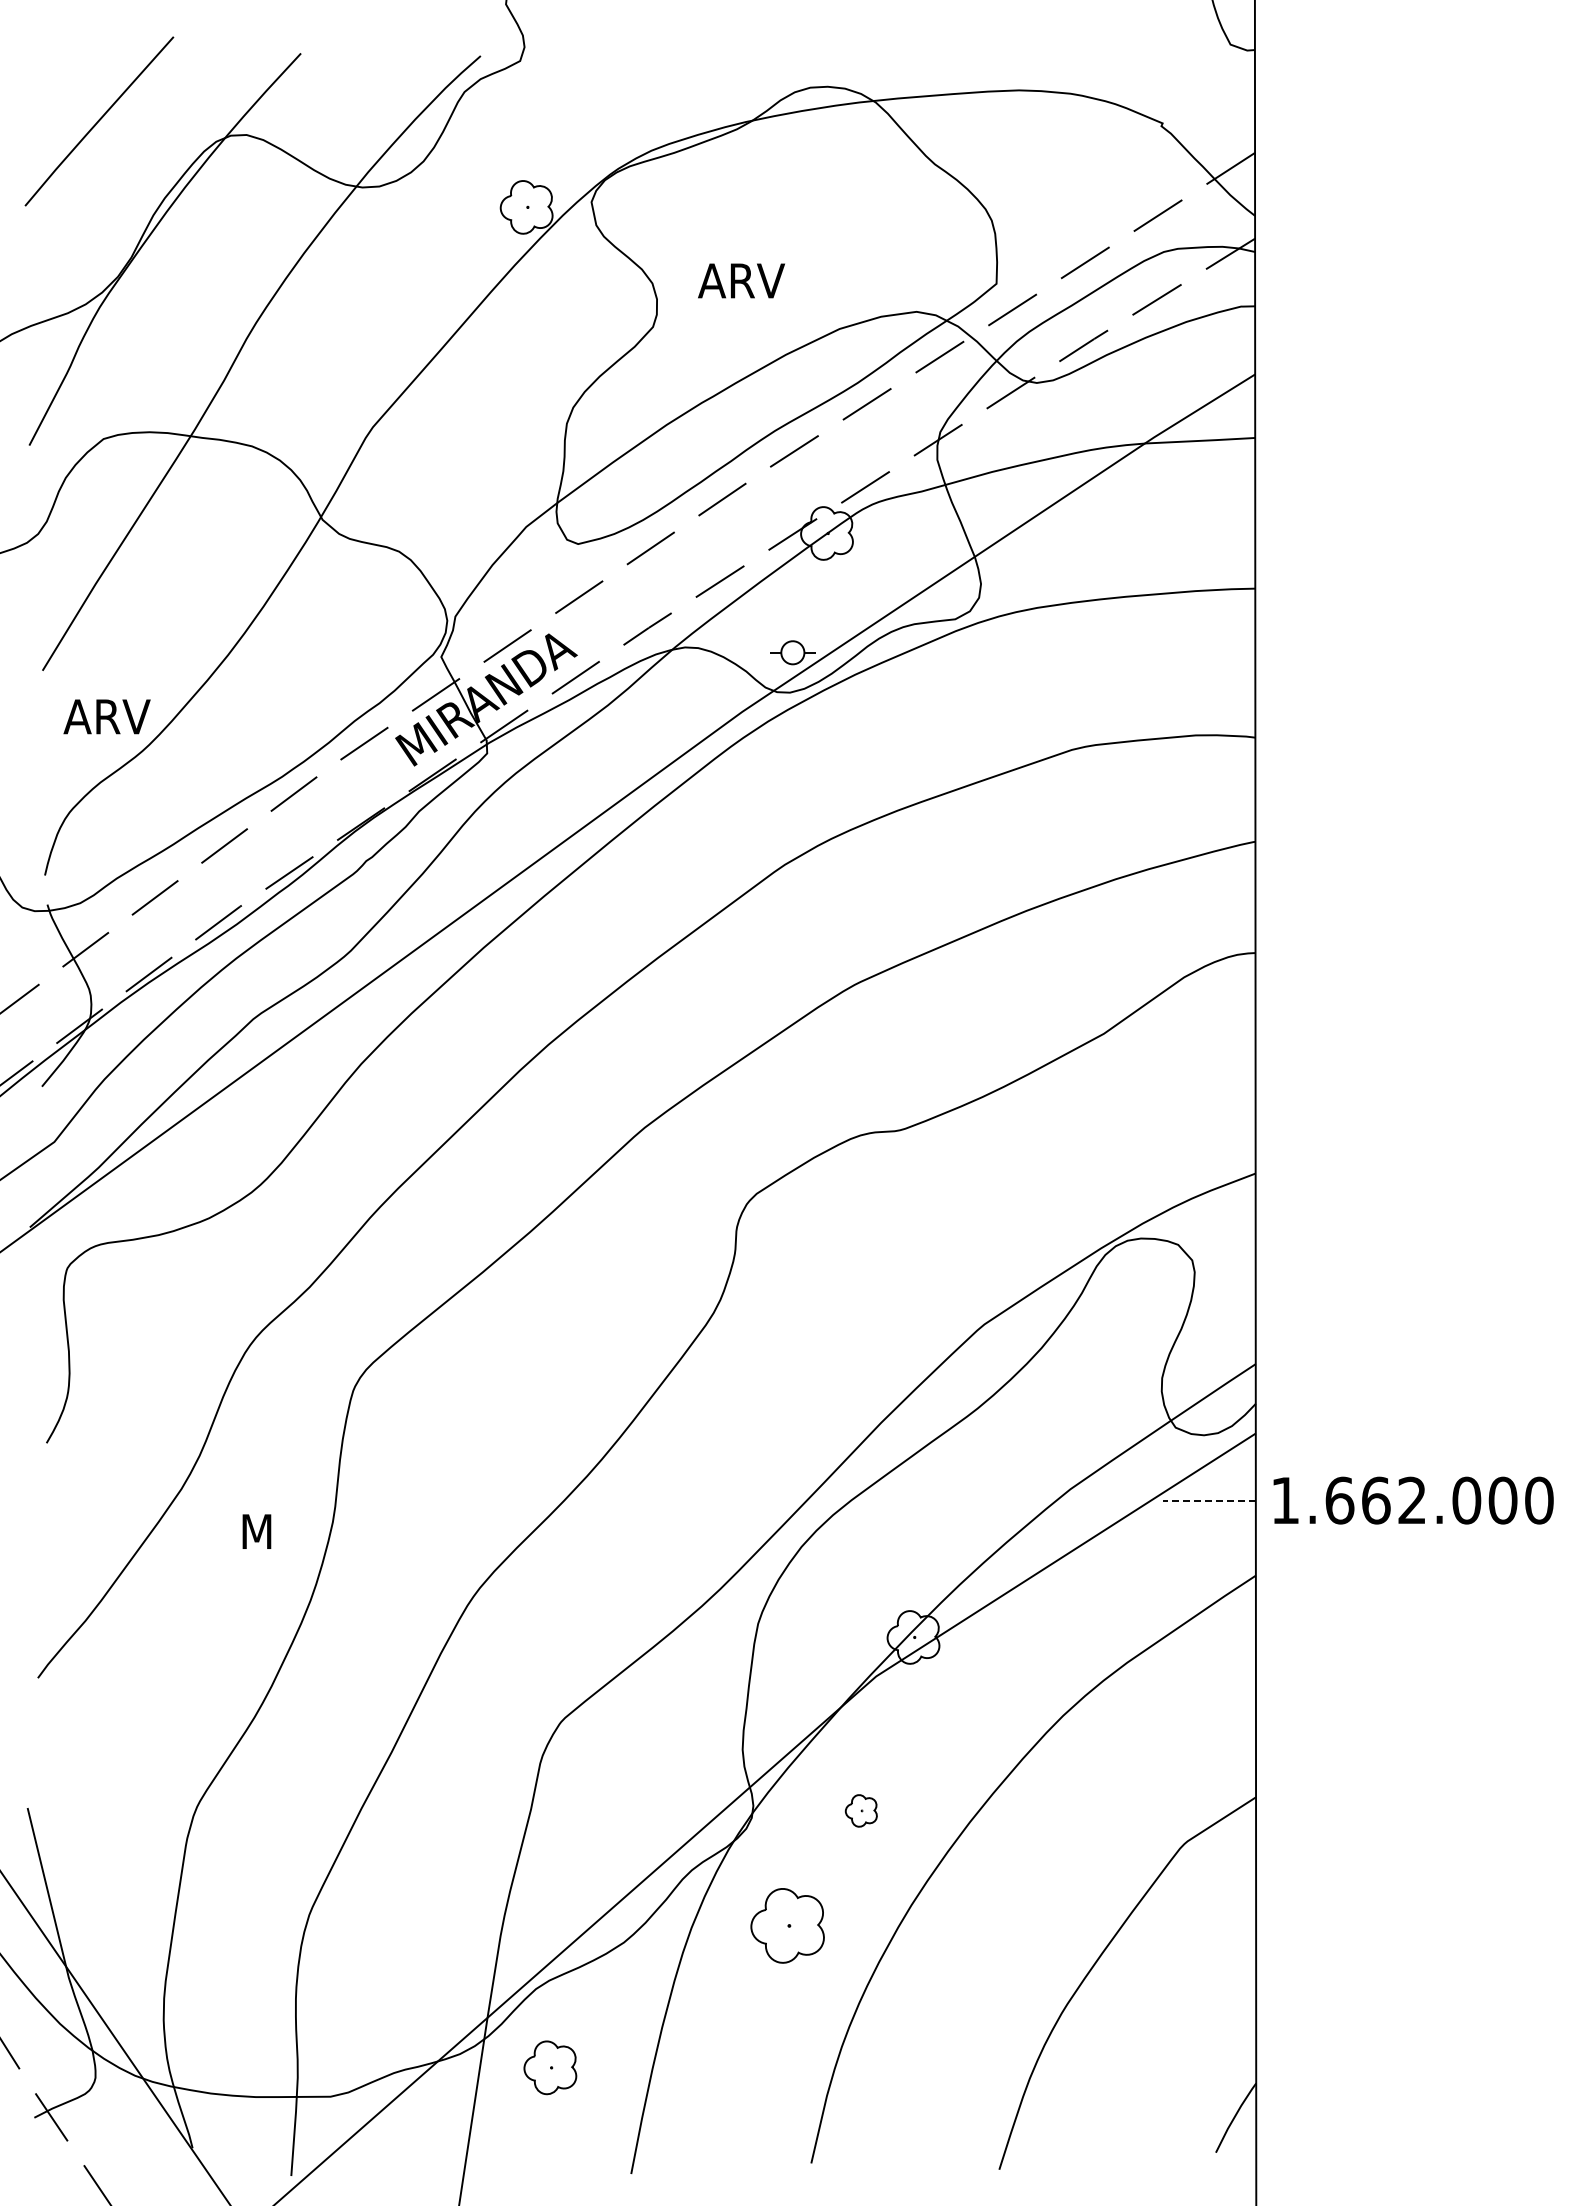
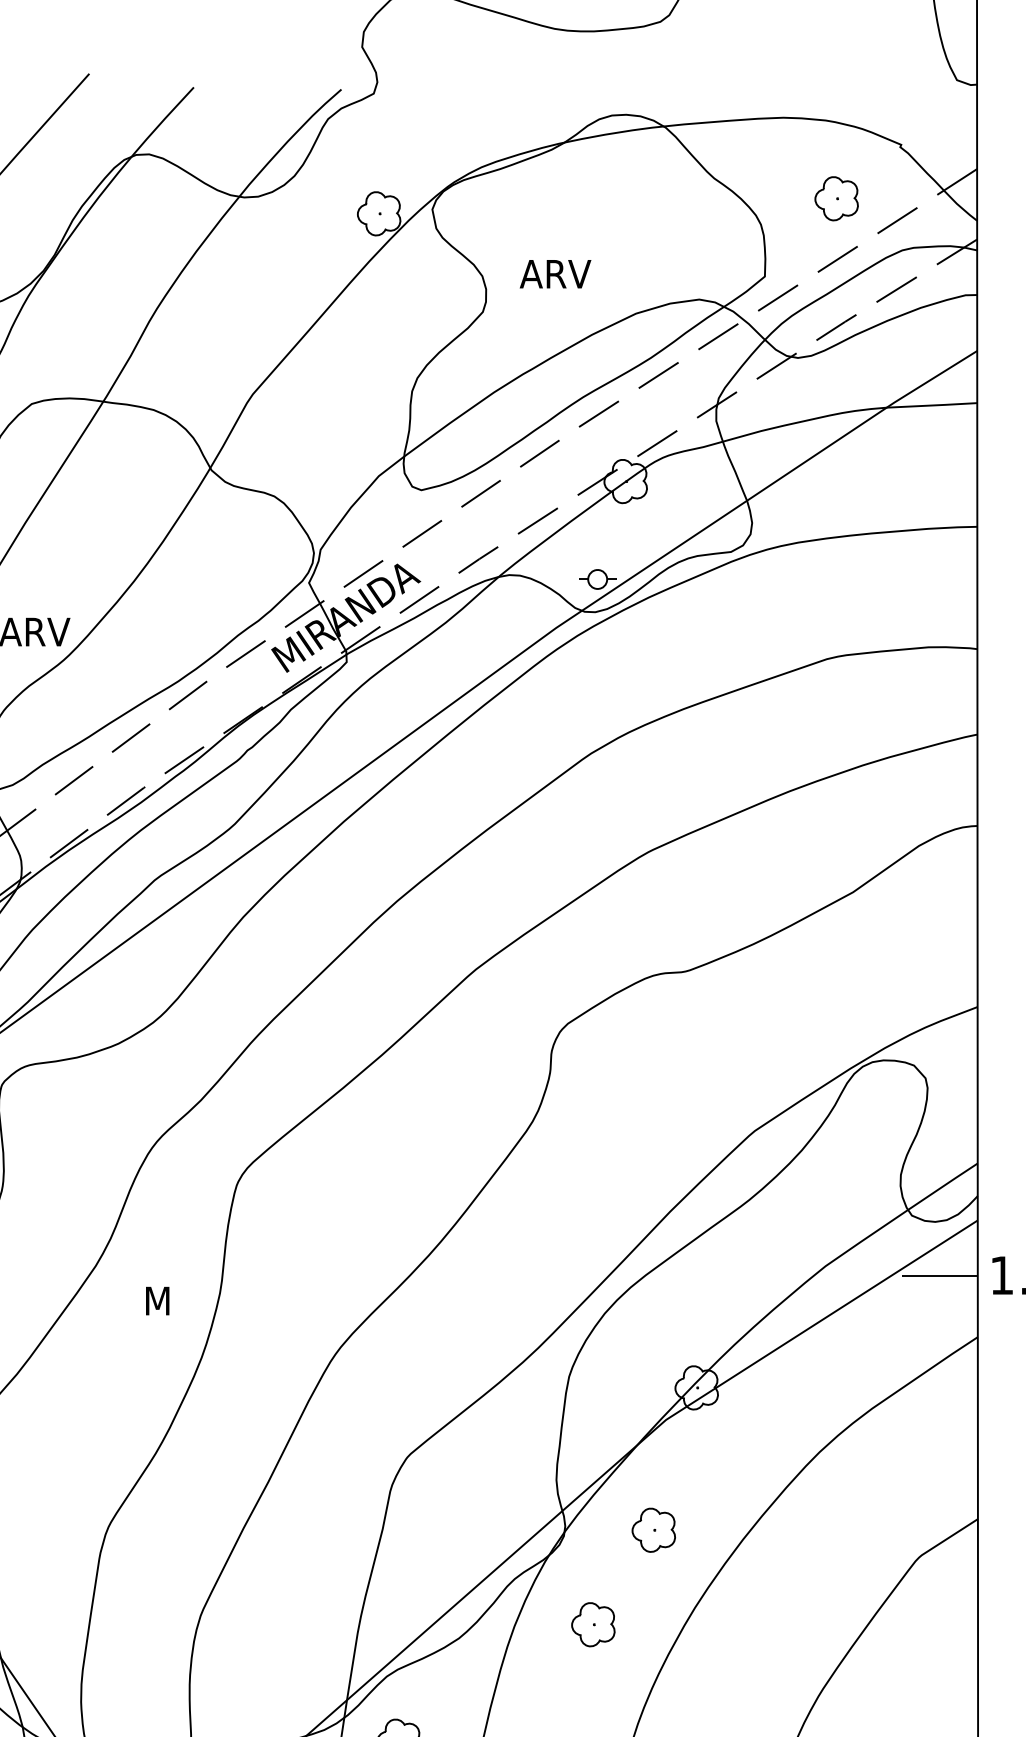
part: (1083, 188) -> (836, 198), added
line: (1209, 1500) -> (939, 1275), dashed -> solid
part: (861, 1810) -> (654, 1529), size x1.67
part: (787, 1925) -> (593, 1624), size x0.71

